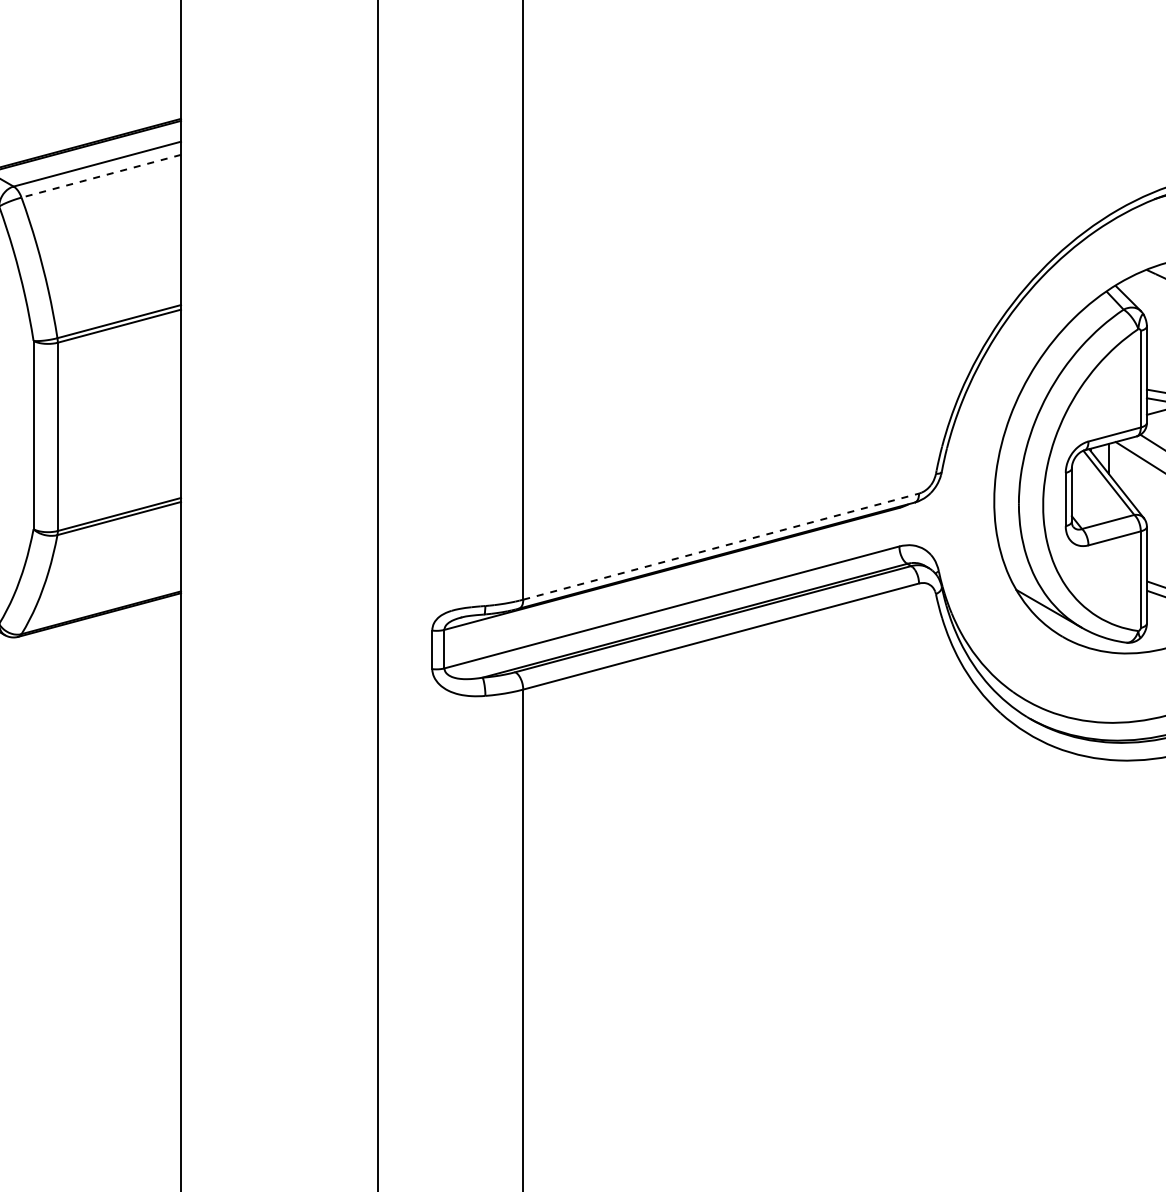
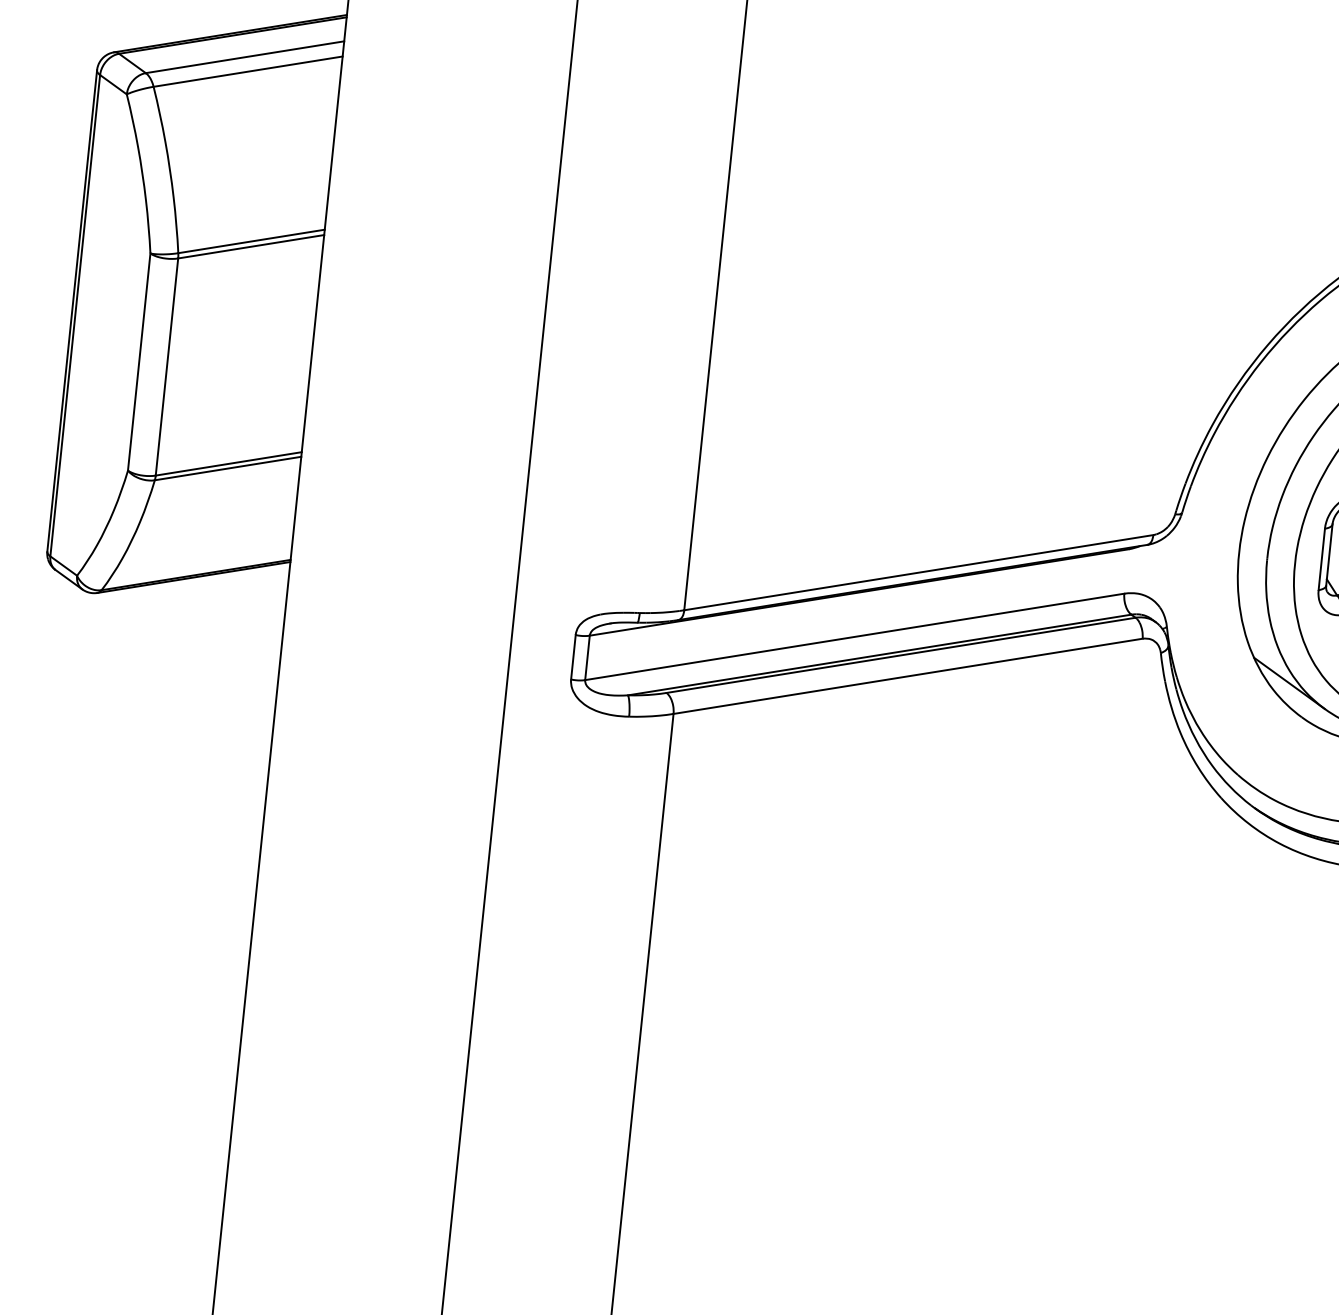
line: (101, 176) -> (248, 71), dashed -> solid
line: (721, 546) -> (919, 572), dashed -> solid

